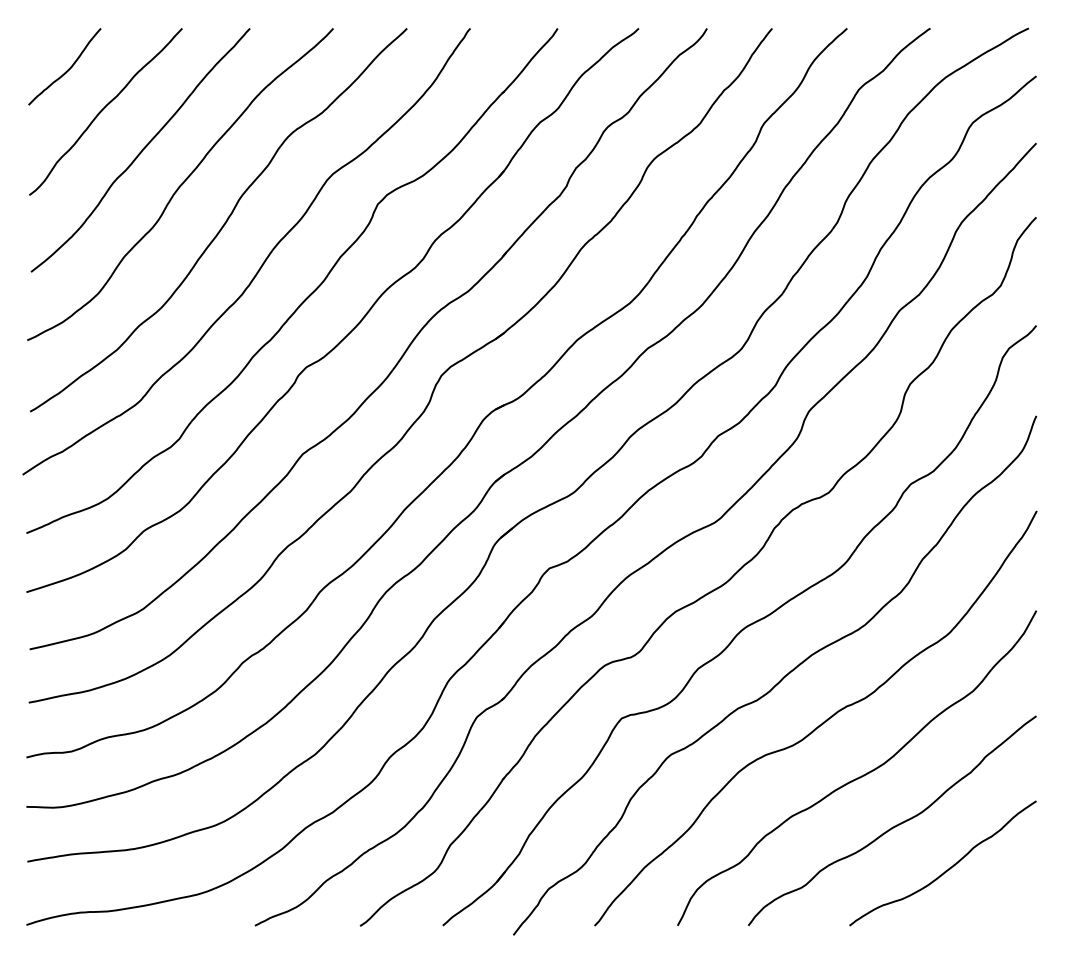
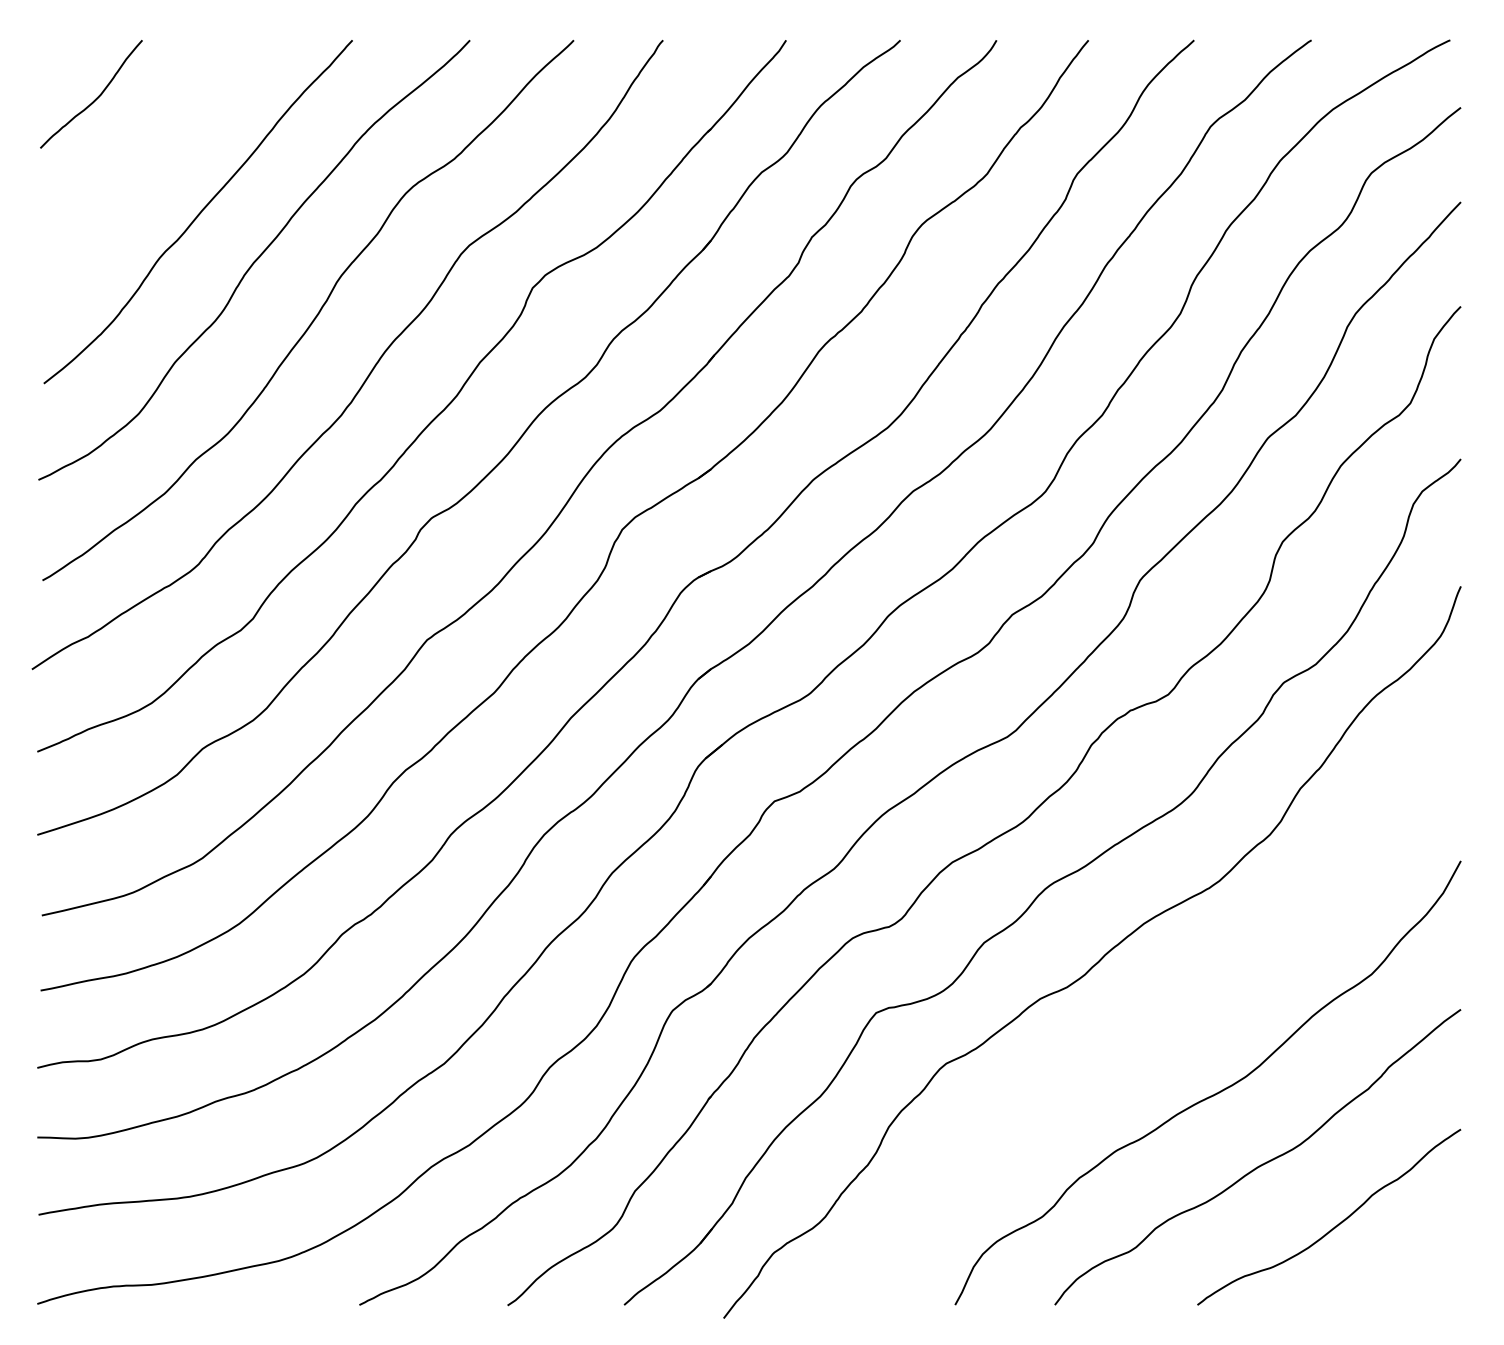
curve: (104, 109) -> (147, 154), removed
curve: (818, 725) -> (1153, 1022), removed

